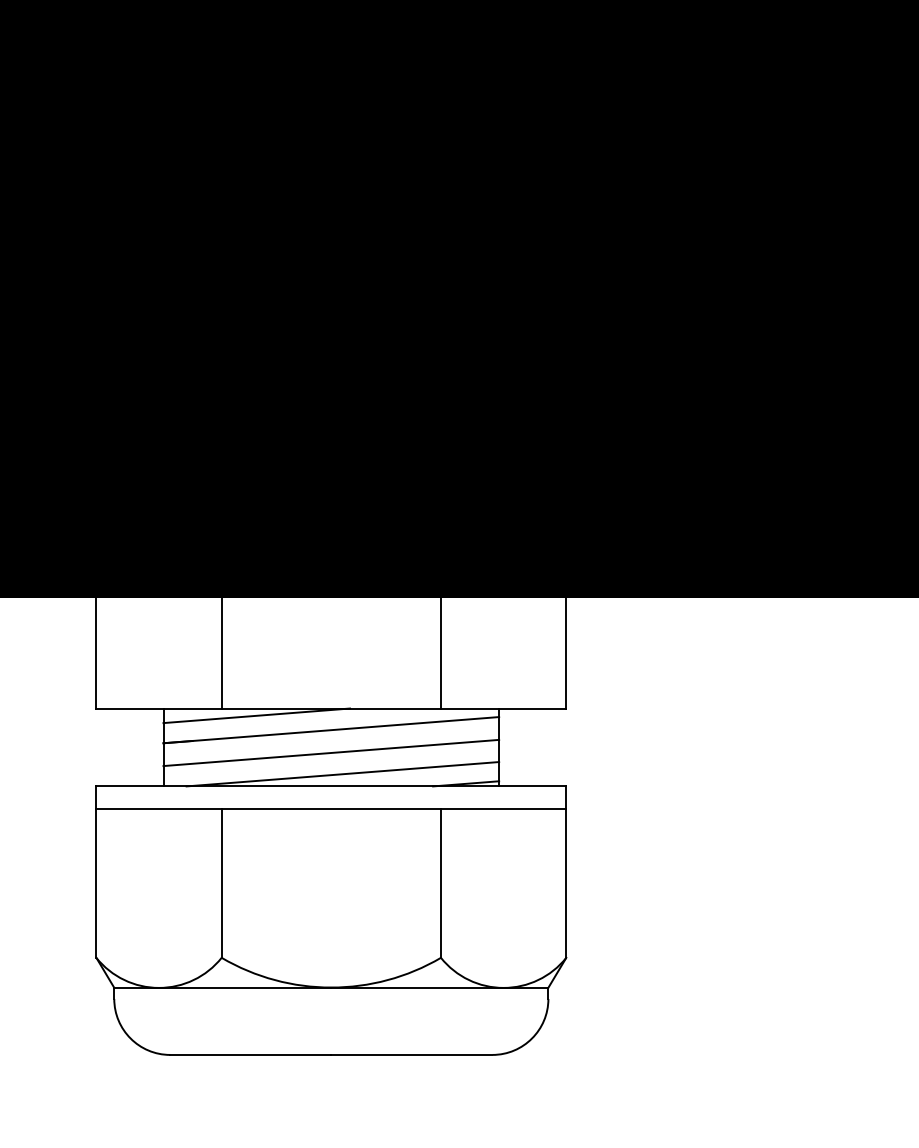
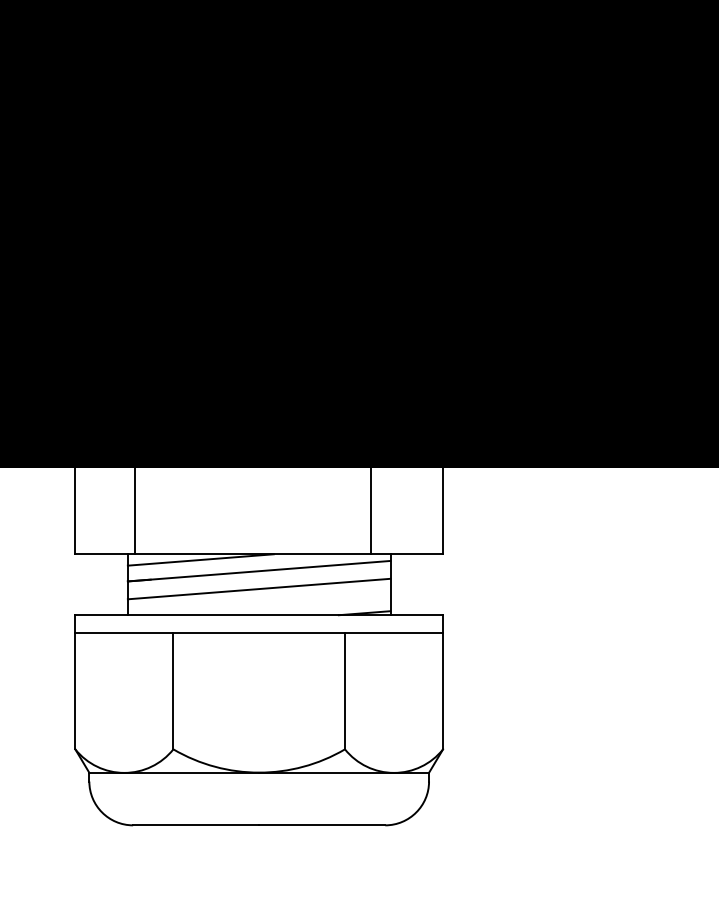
line: (221, 652) -> (135, 510), moved
line: (441, 652) -> (371, 510), moved
line: (341, 773) -> (267, 605), removed

